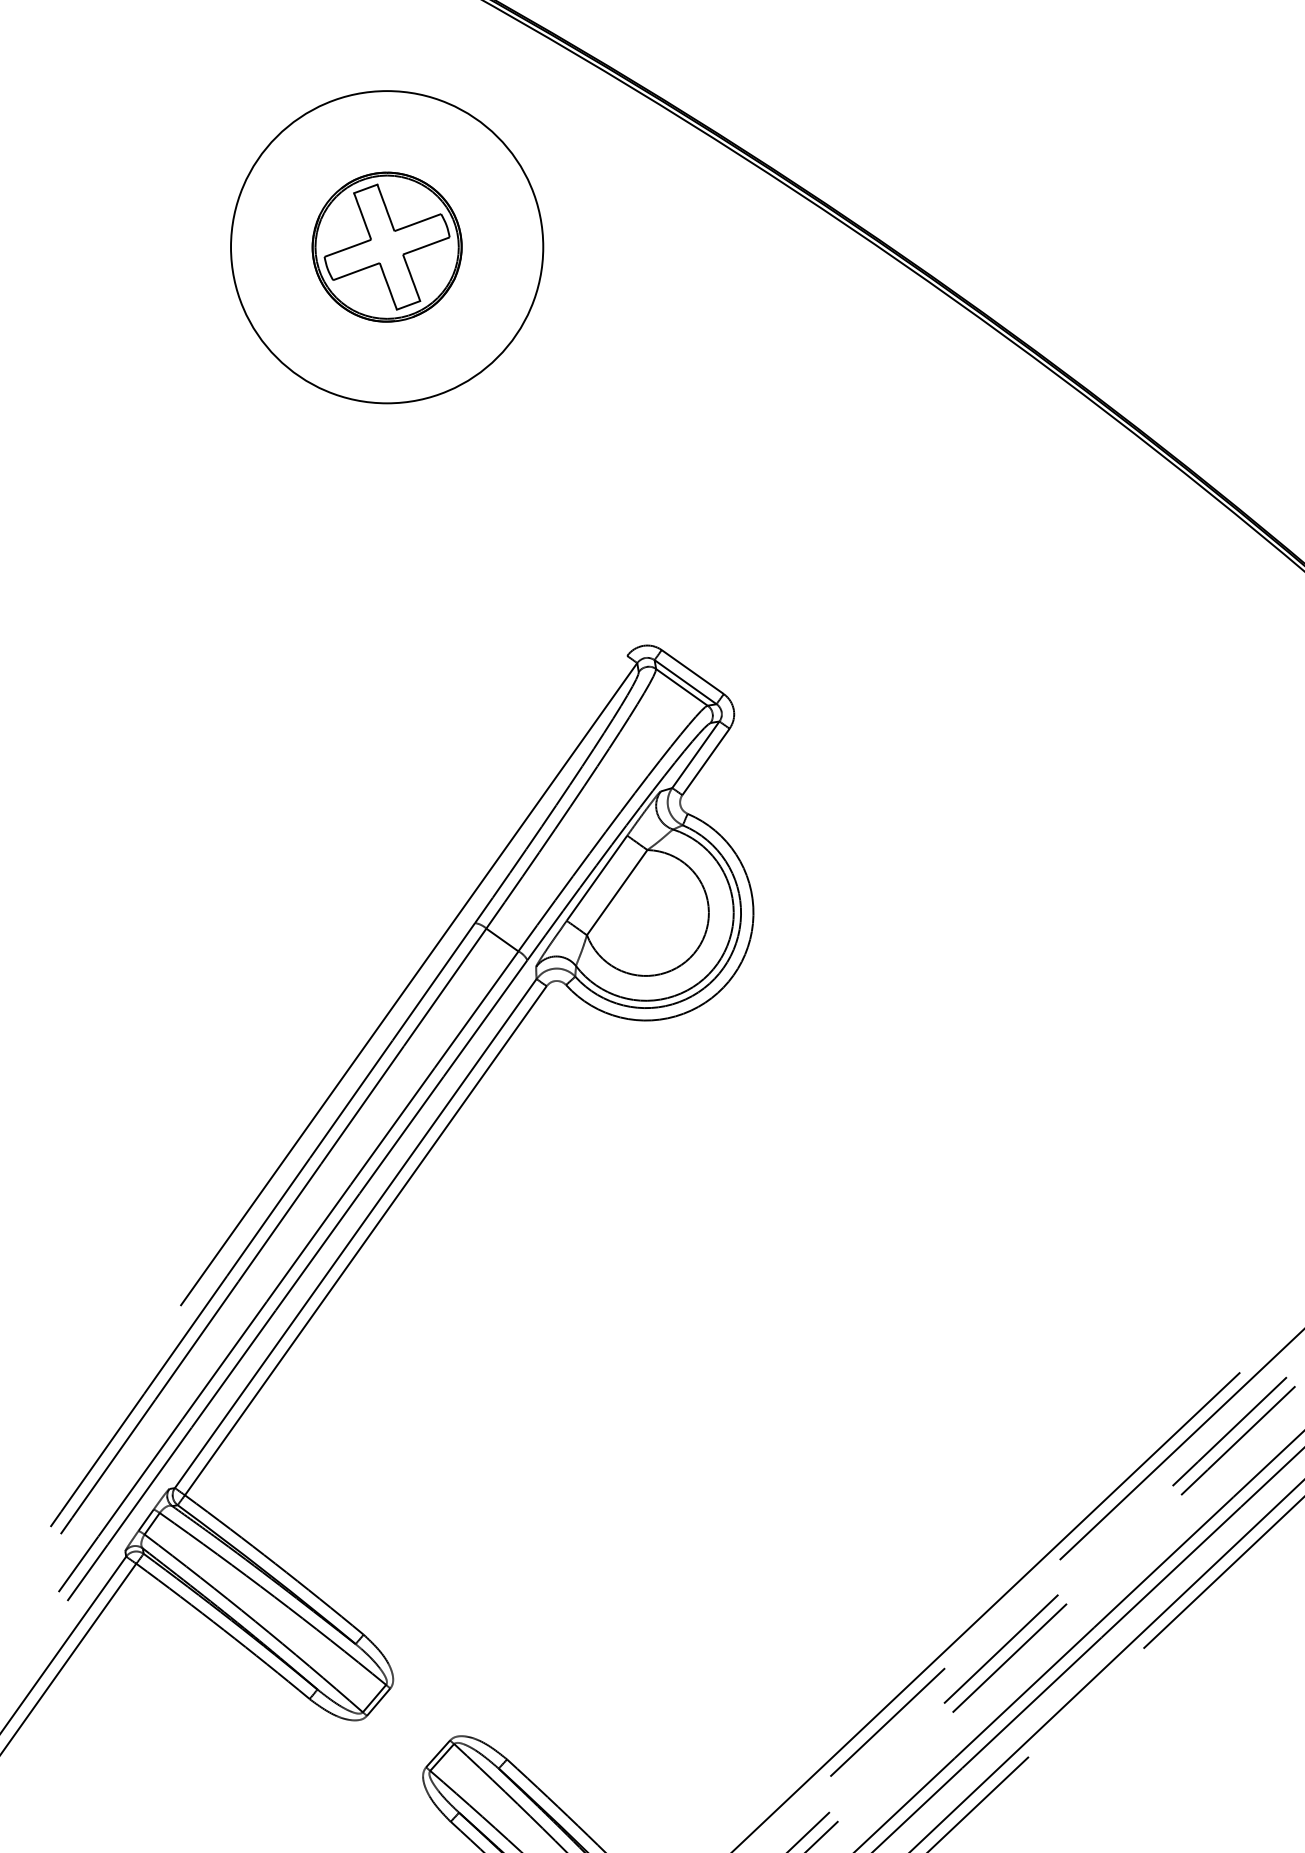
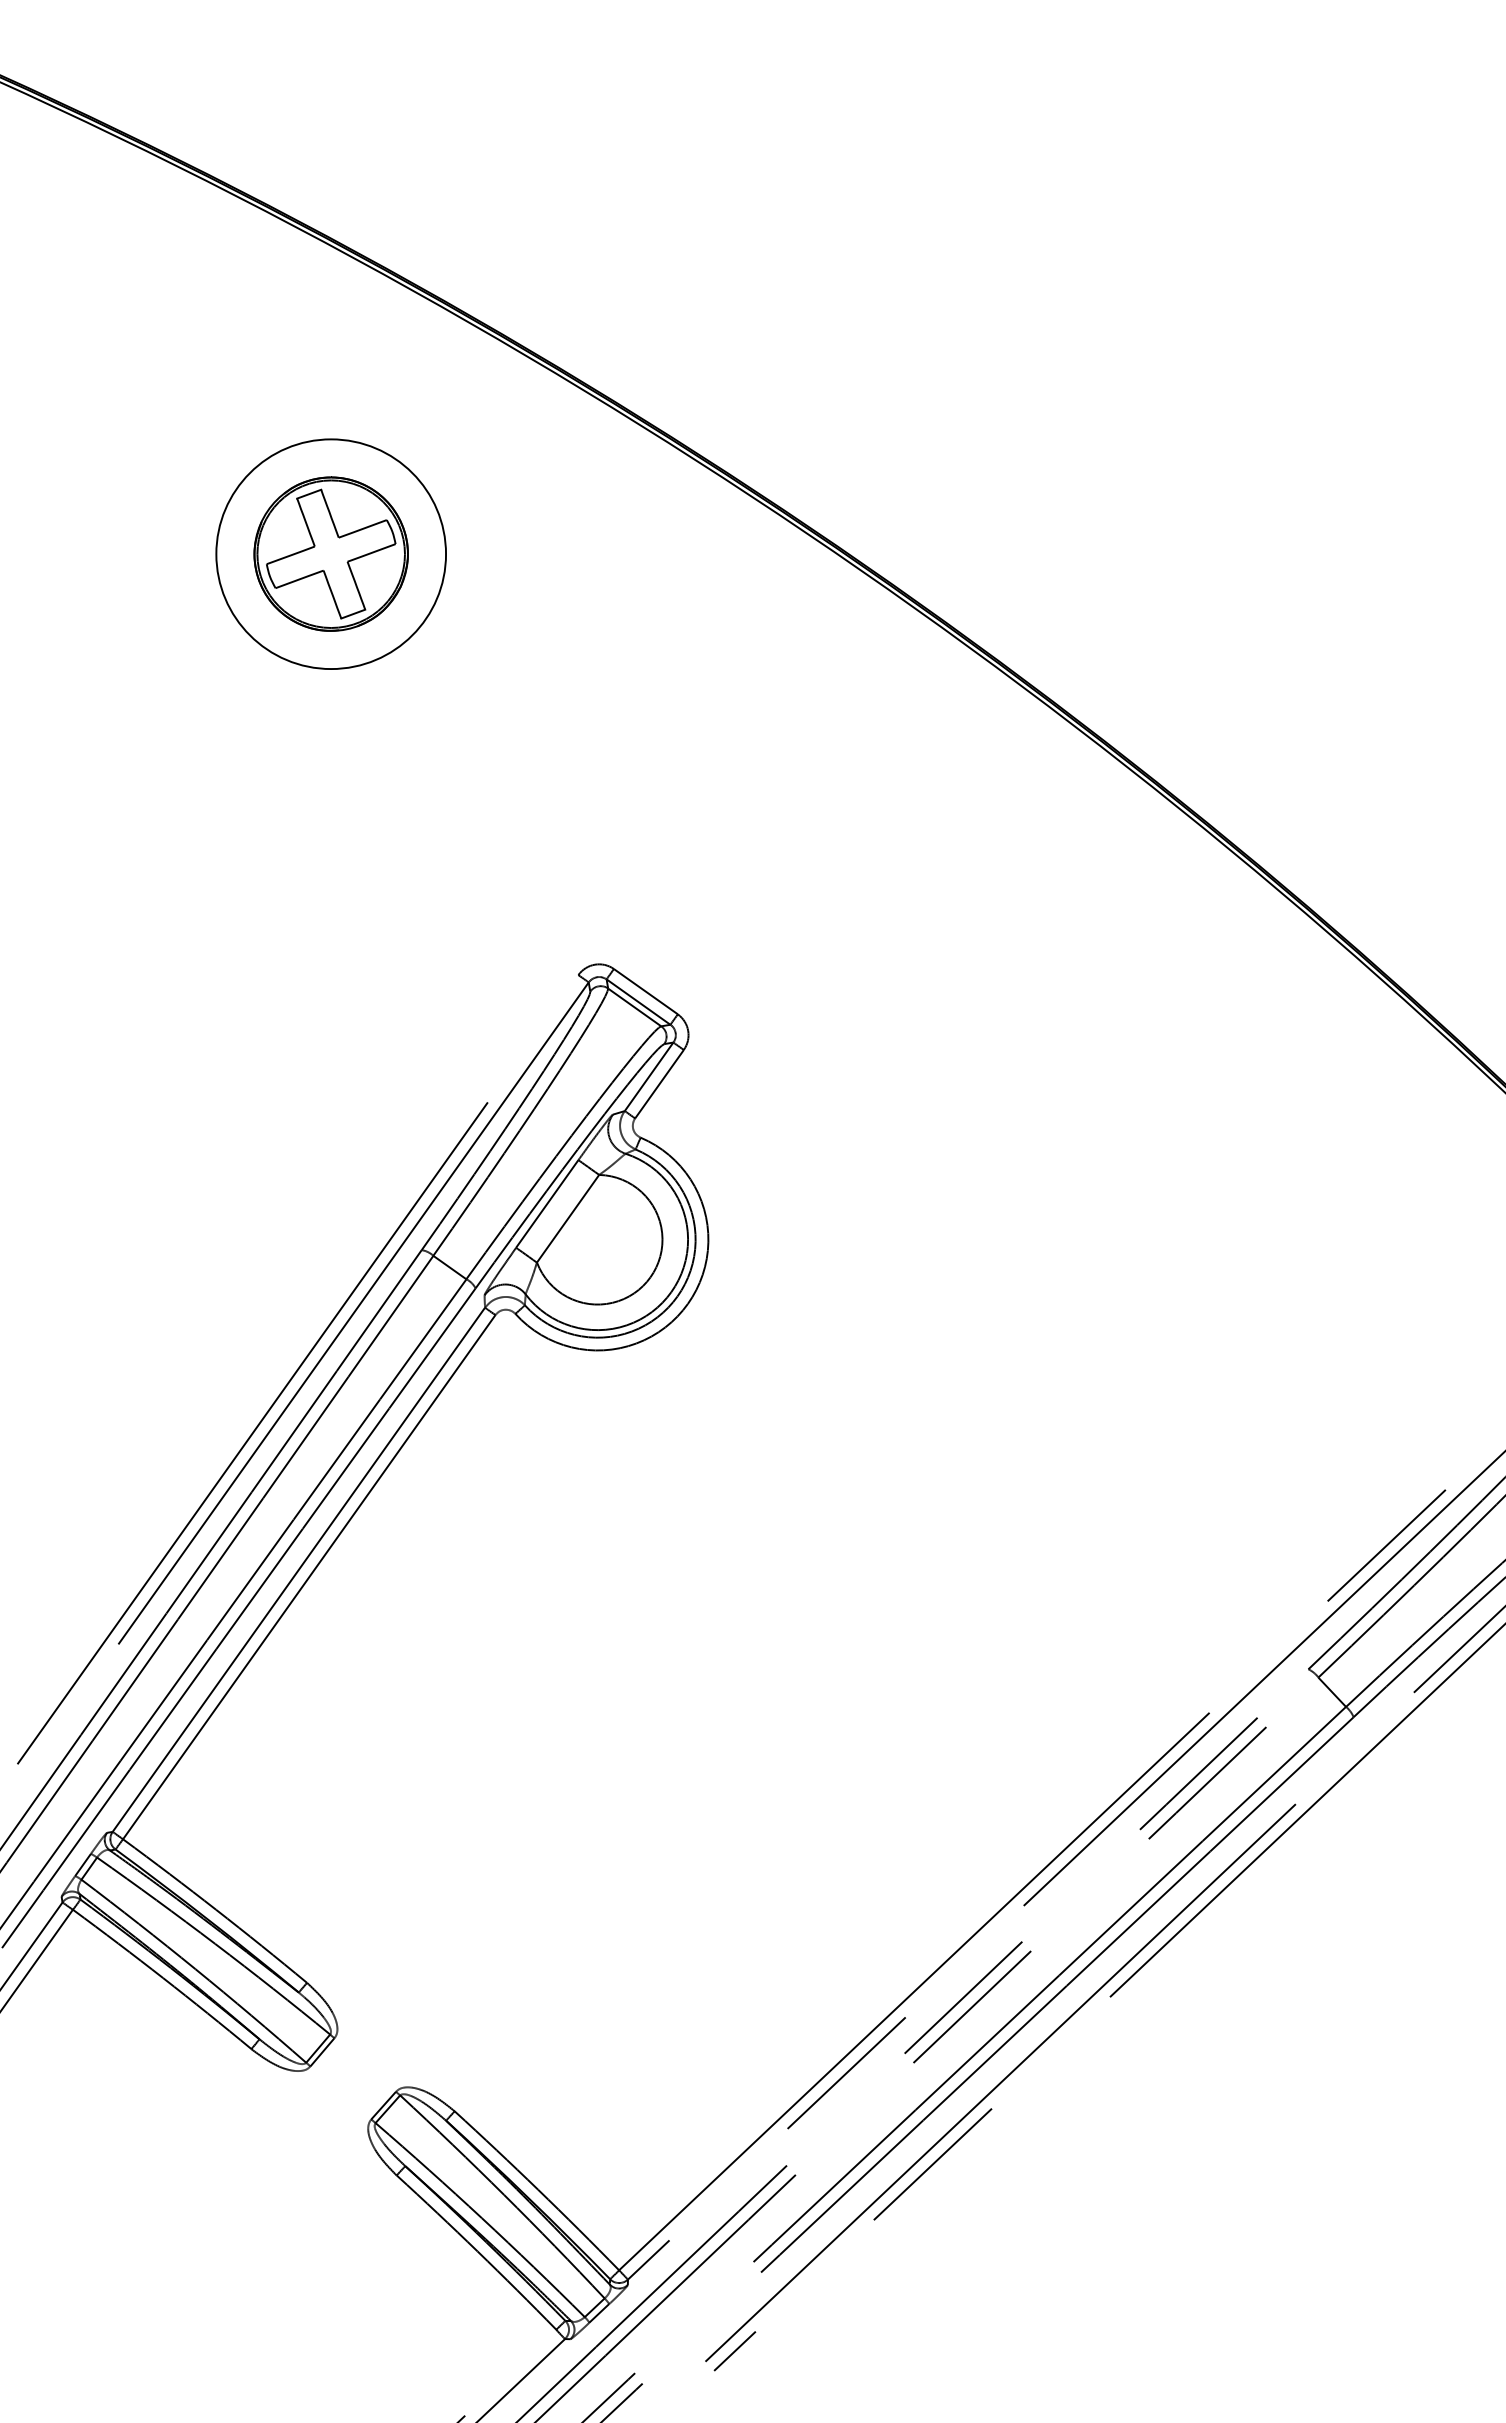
circle: (387, 247) -> (331, 554), size x0.71
line: (310, 1101) -> (252, 1433), added

